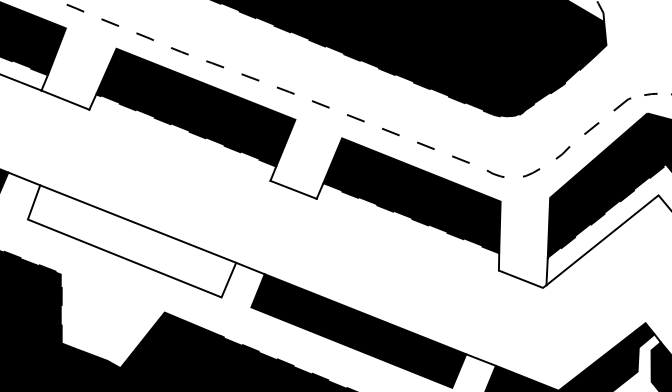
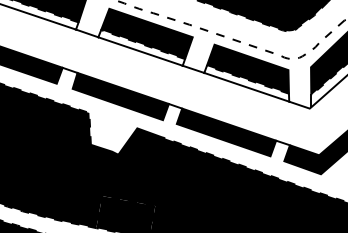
line: (179, 145) -> (140, 51), added
line: (407, 232) -> (246, 86), added
fill: (131, 241) -> (120, 96), added

